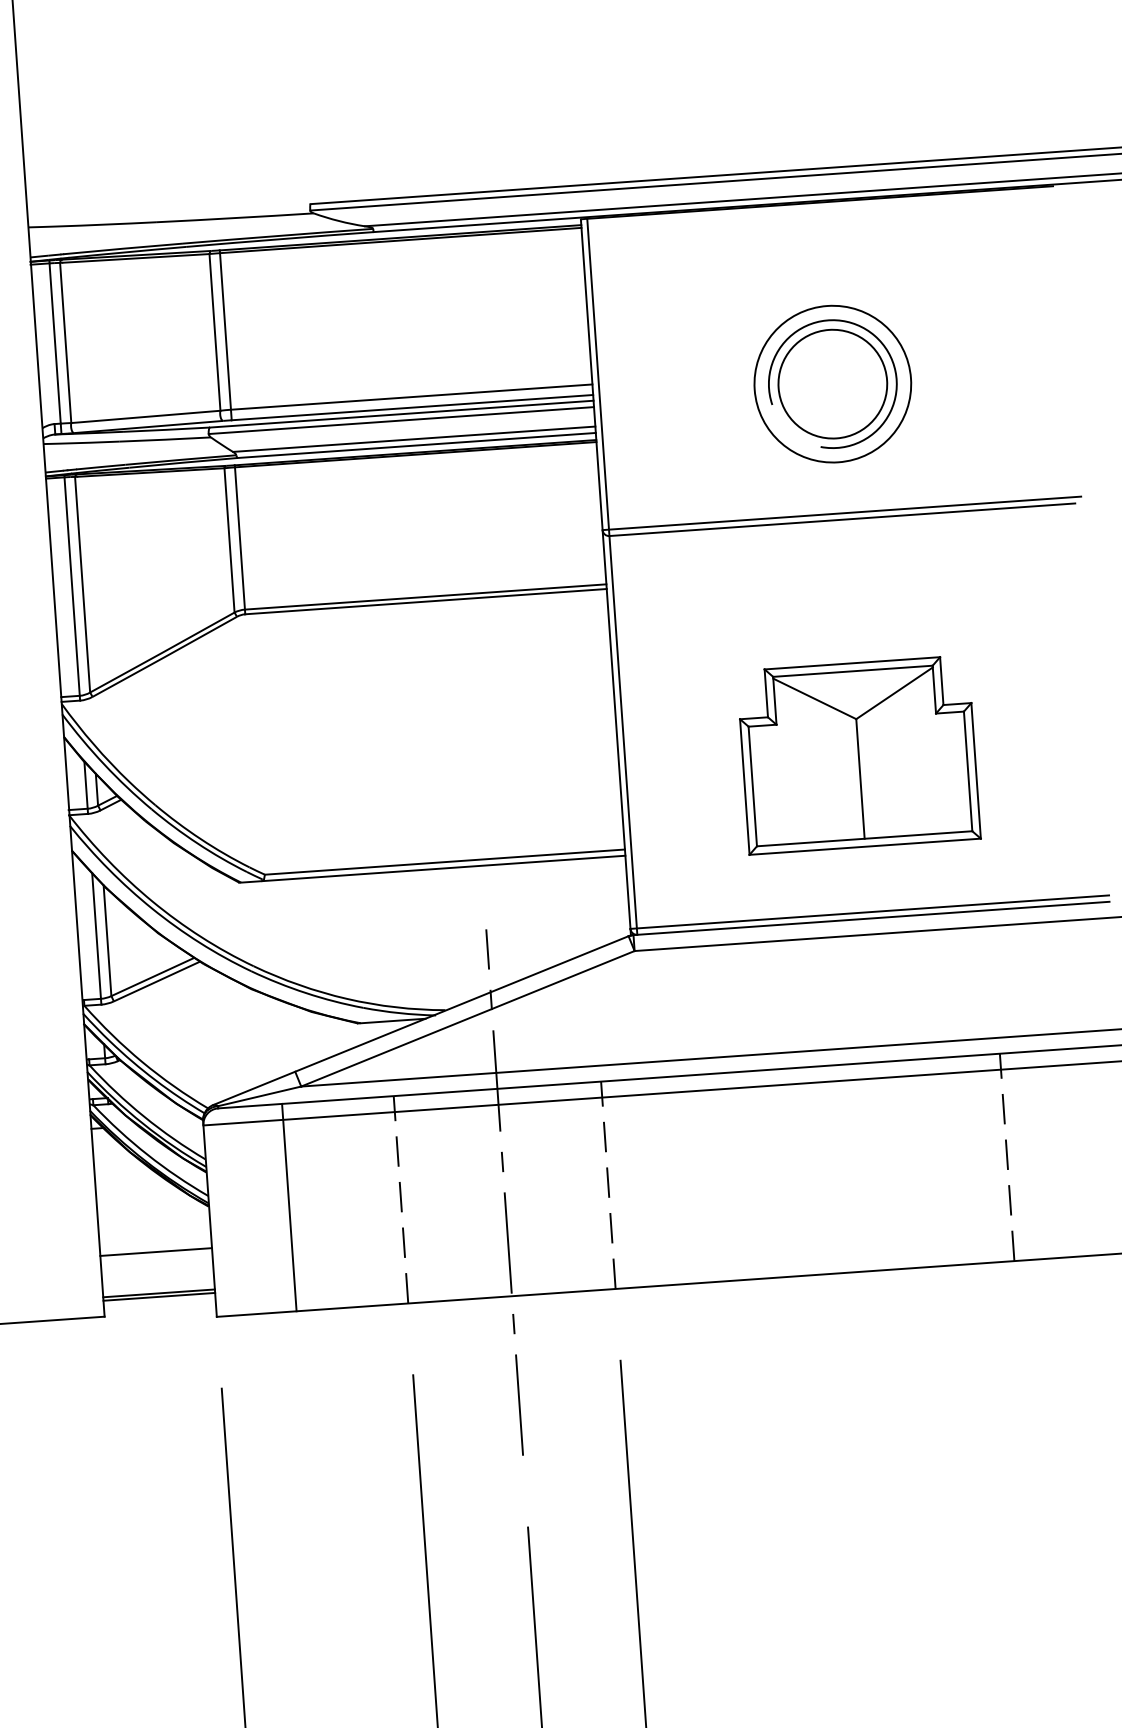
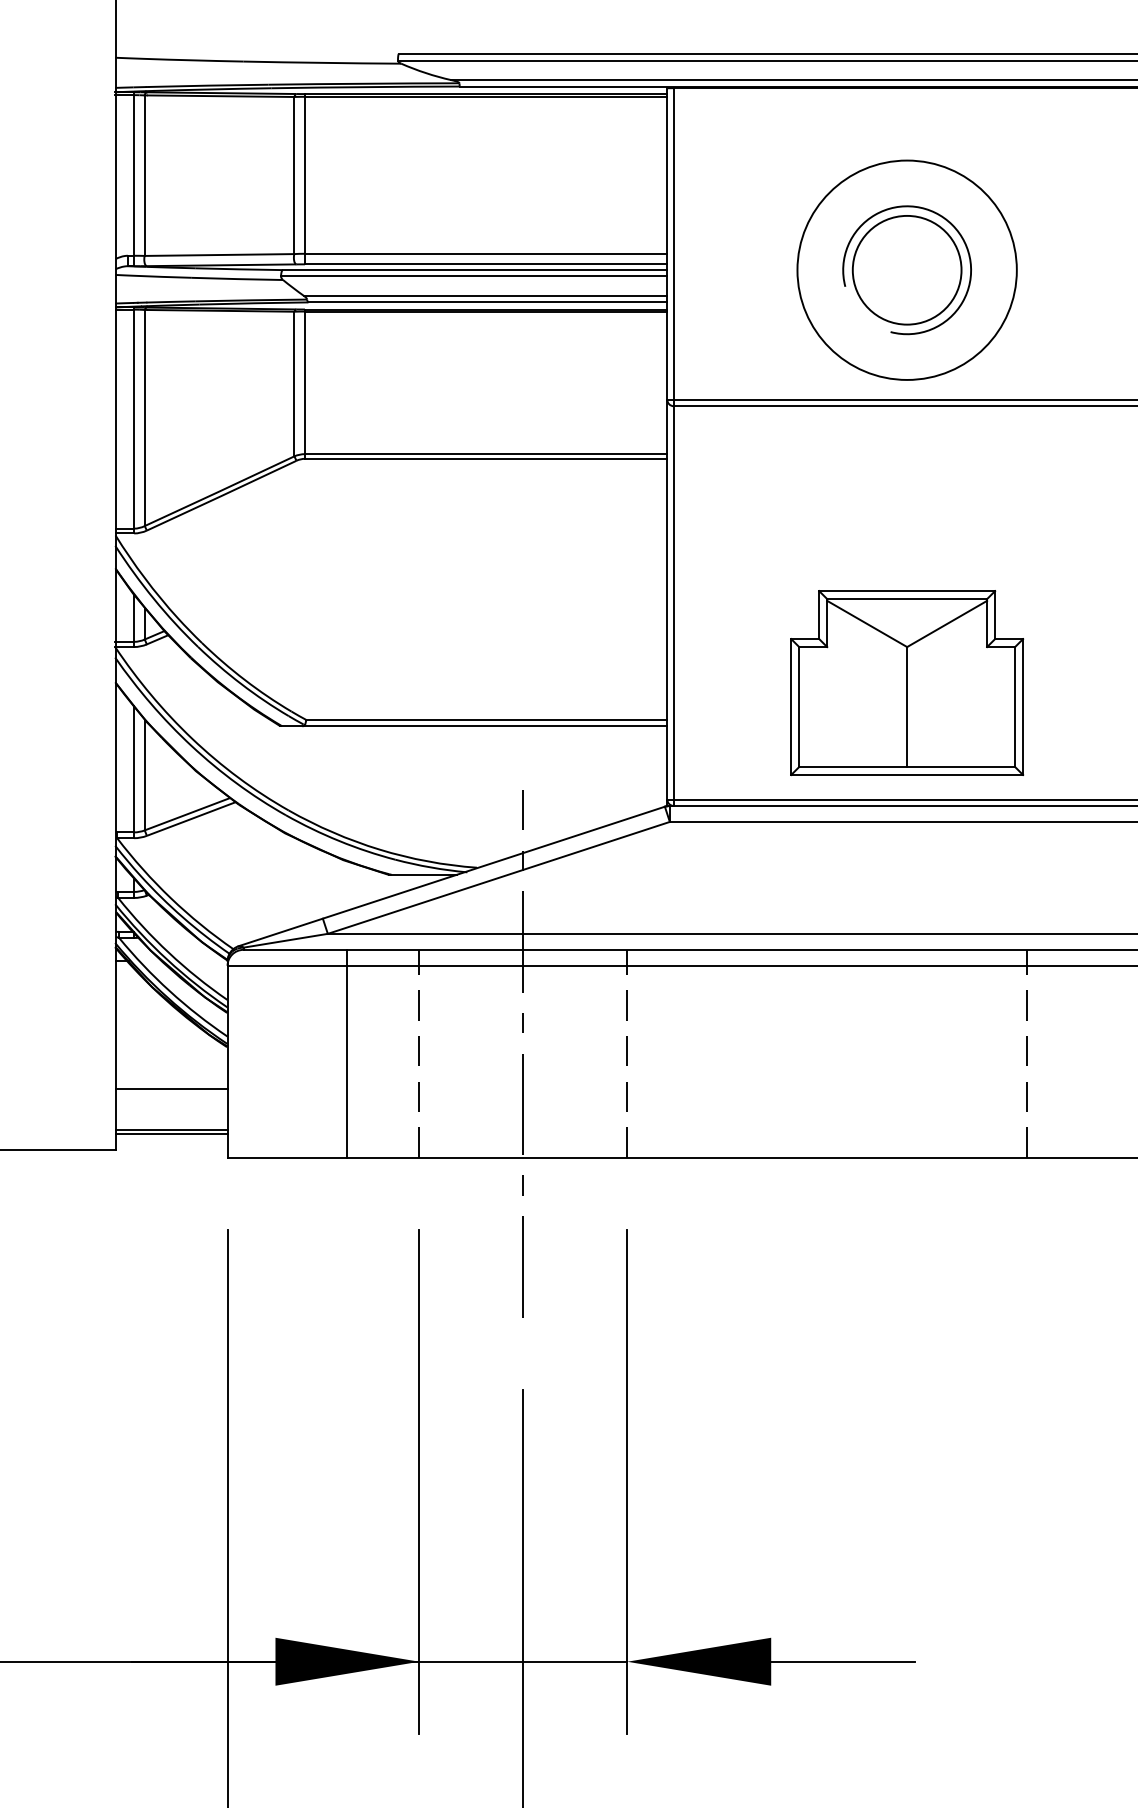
circle: (832, 383) -> (906, 269), size x1.4
part: (859, 754) -> (907, 682), moved
line: (289, 1207) -> (346, 1053), moved

